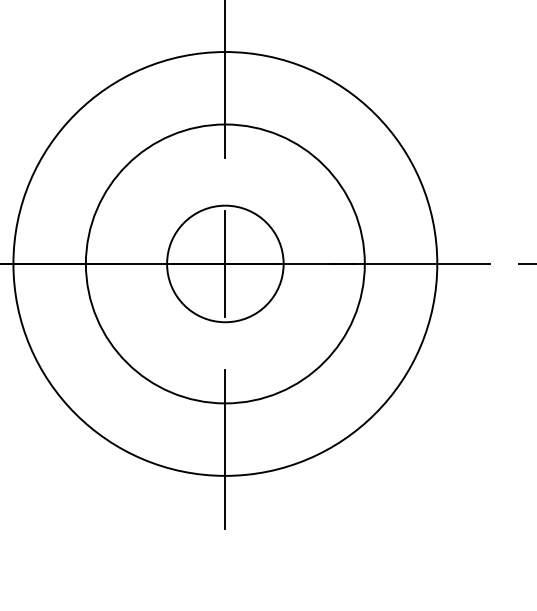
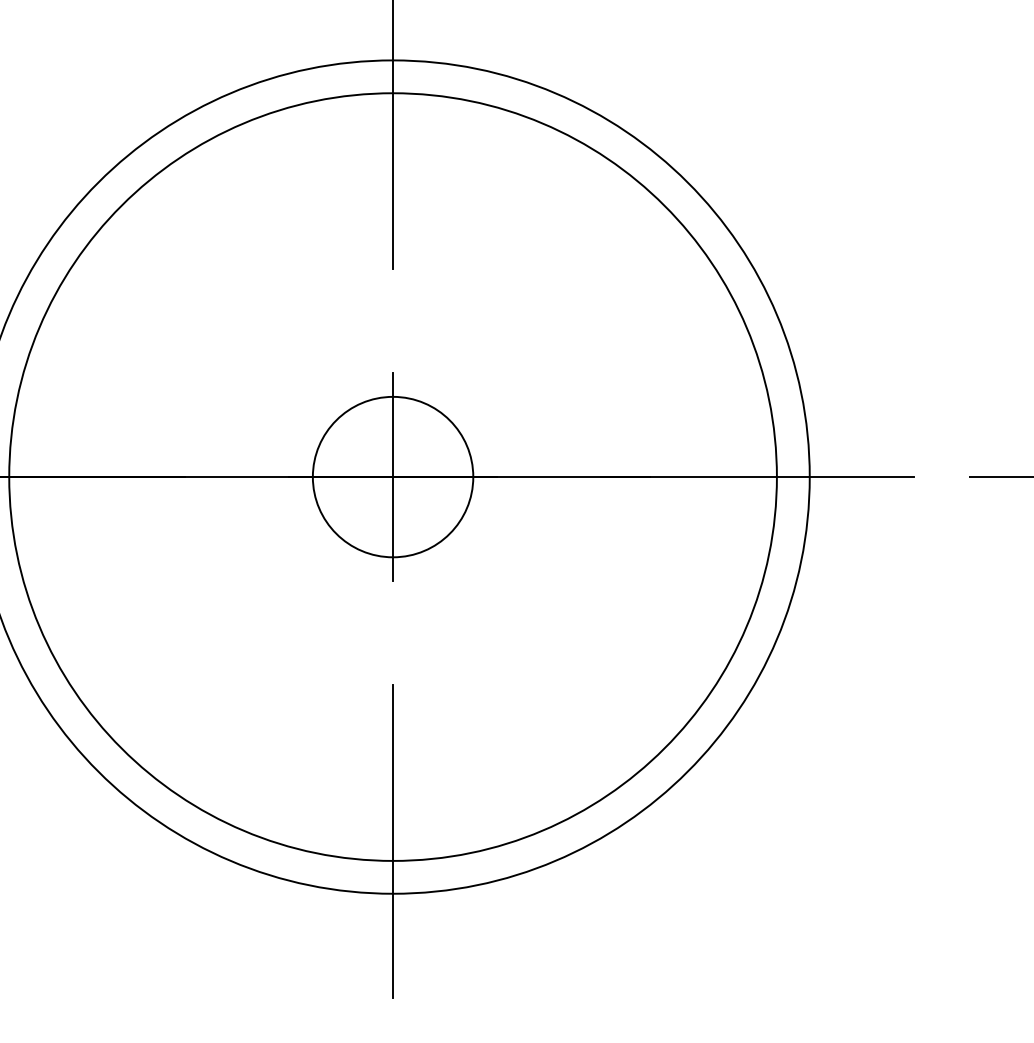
circle: (224, 263) -> (391, 476), size x1.4
circle: (225, 263) -> (393, 476), size x0.7

